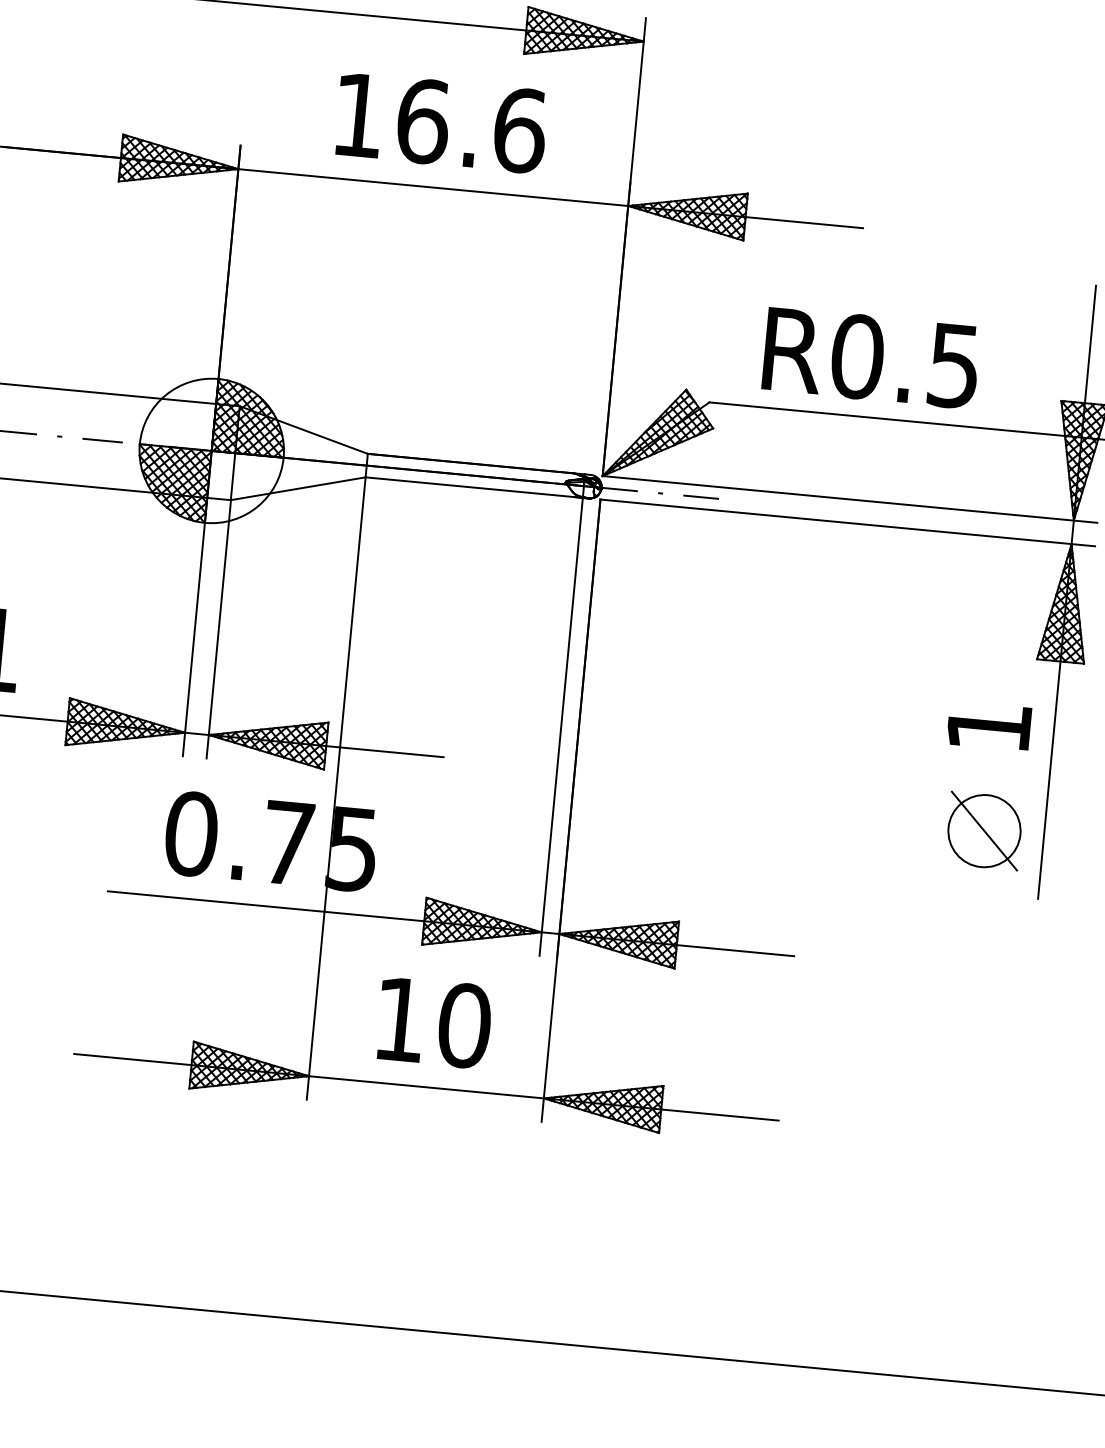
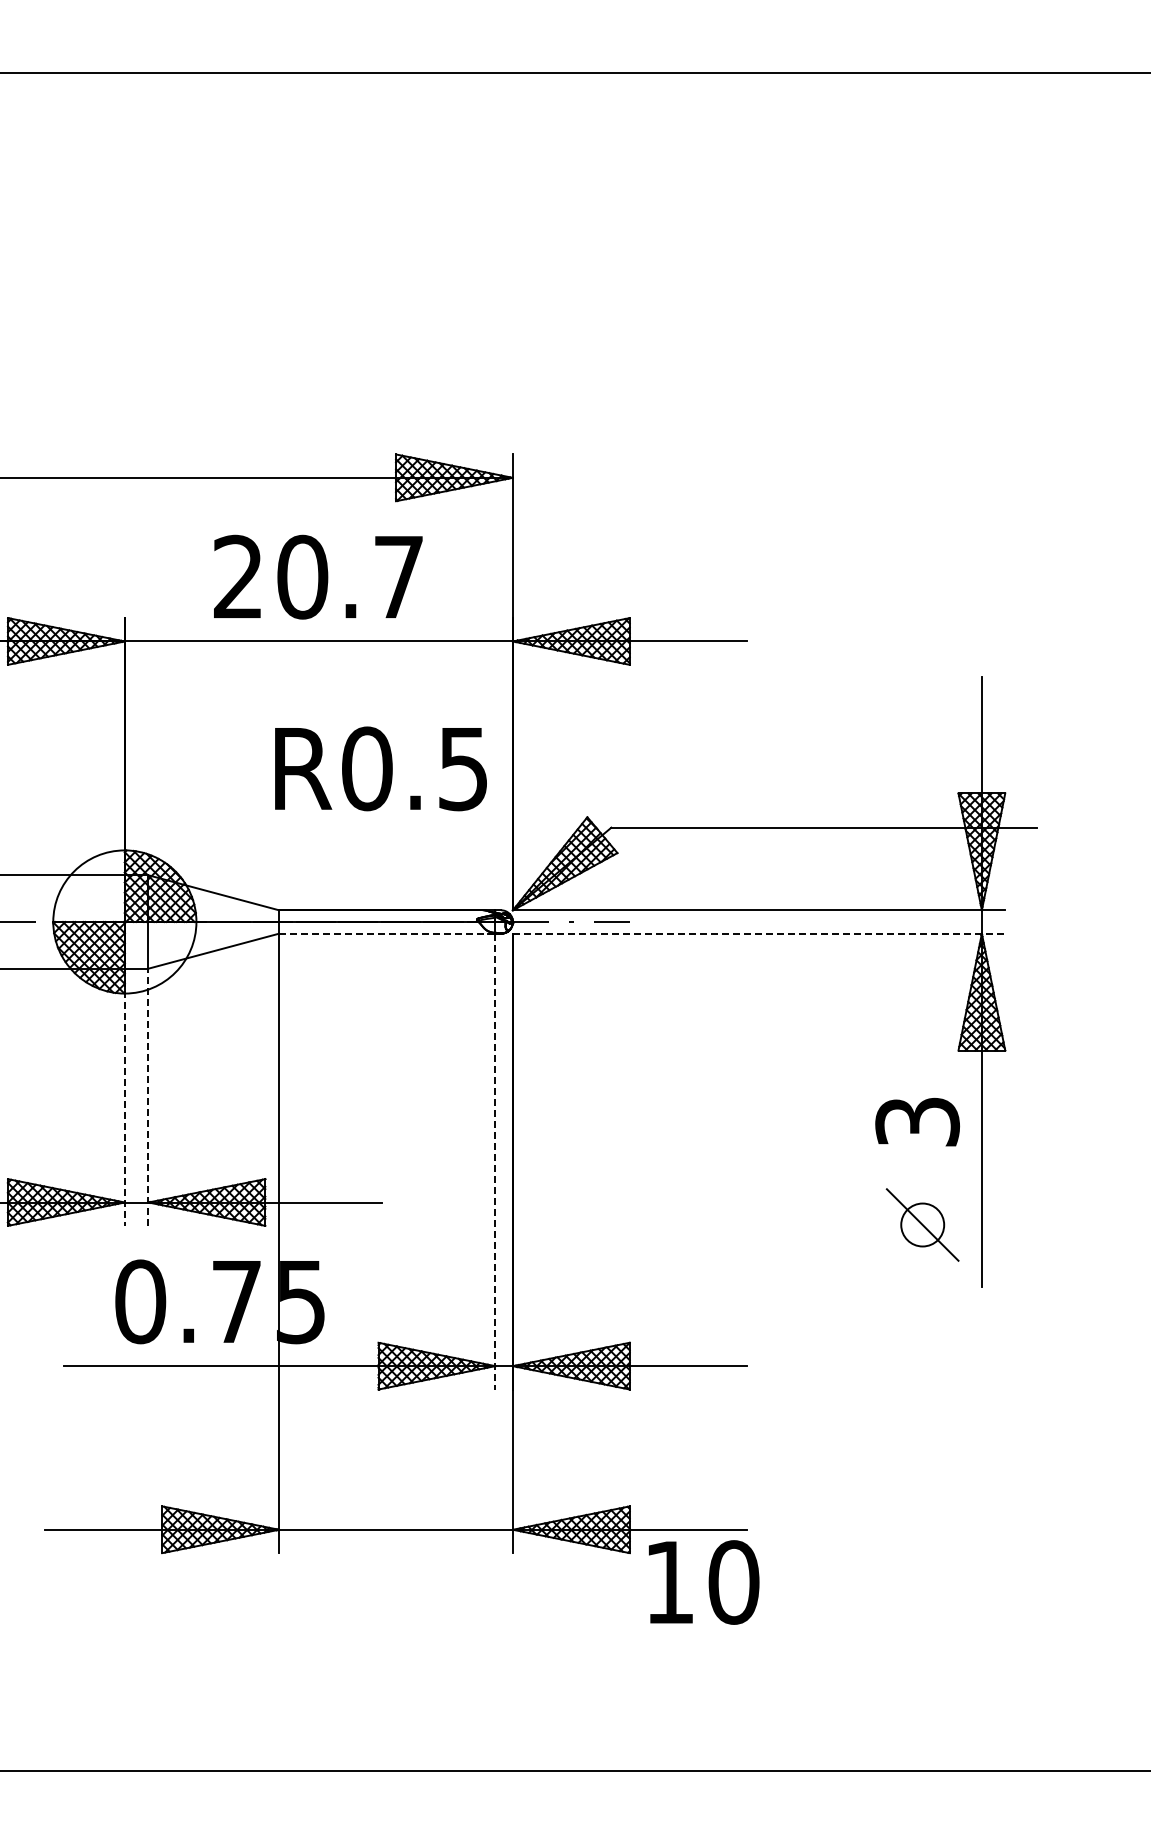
text: (440, 122) -> (319, 576), 16.6 -> 20.7
text: (870, 357) -> (380, 768), moved
line: (471, 487) -> (384, 933), solid -> dashed
line: (848, 522) -> (759, 933), solid -> dashed
line: (194, 627) -> (124, 1097), solid -> dashed
line: (218, 629) -> (148, 1097), solid -> dashed
line: (561, 726) -> (495, 1161), solid -> dashed
text: (989, 726) -> (917, 1121), 1 -> 3
circle: (984, 830) -> (922, 1224), size x0.6
text: (434, 1022) -> (703, 1582), moved

